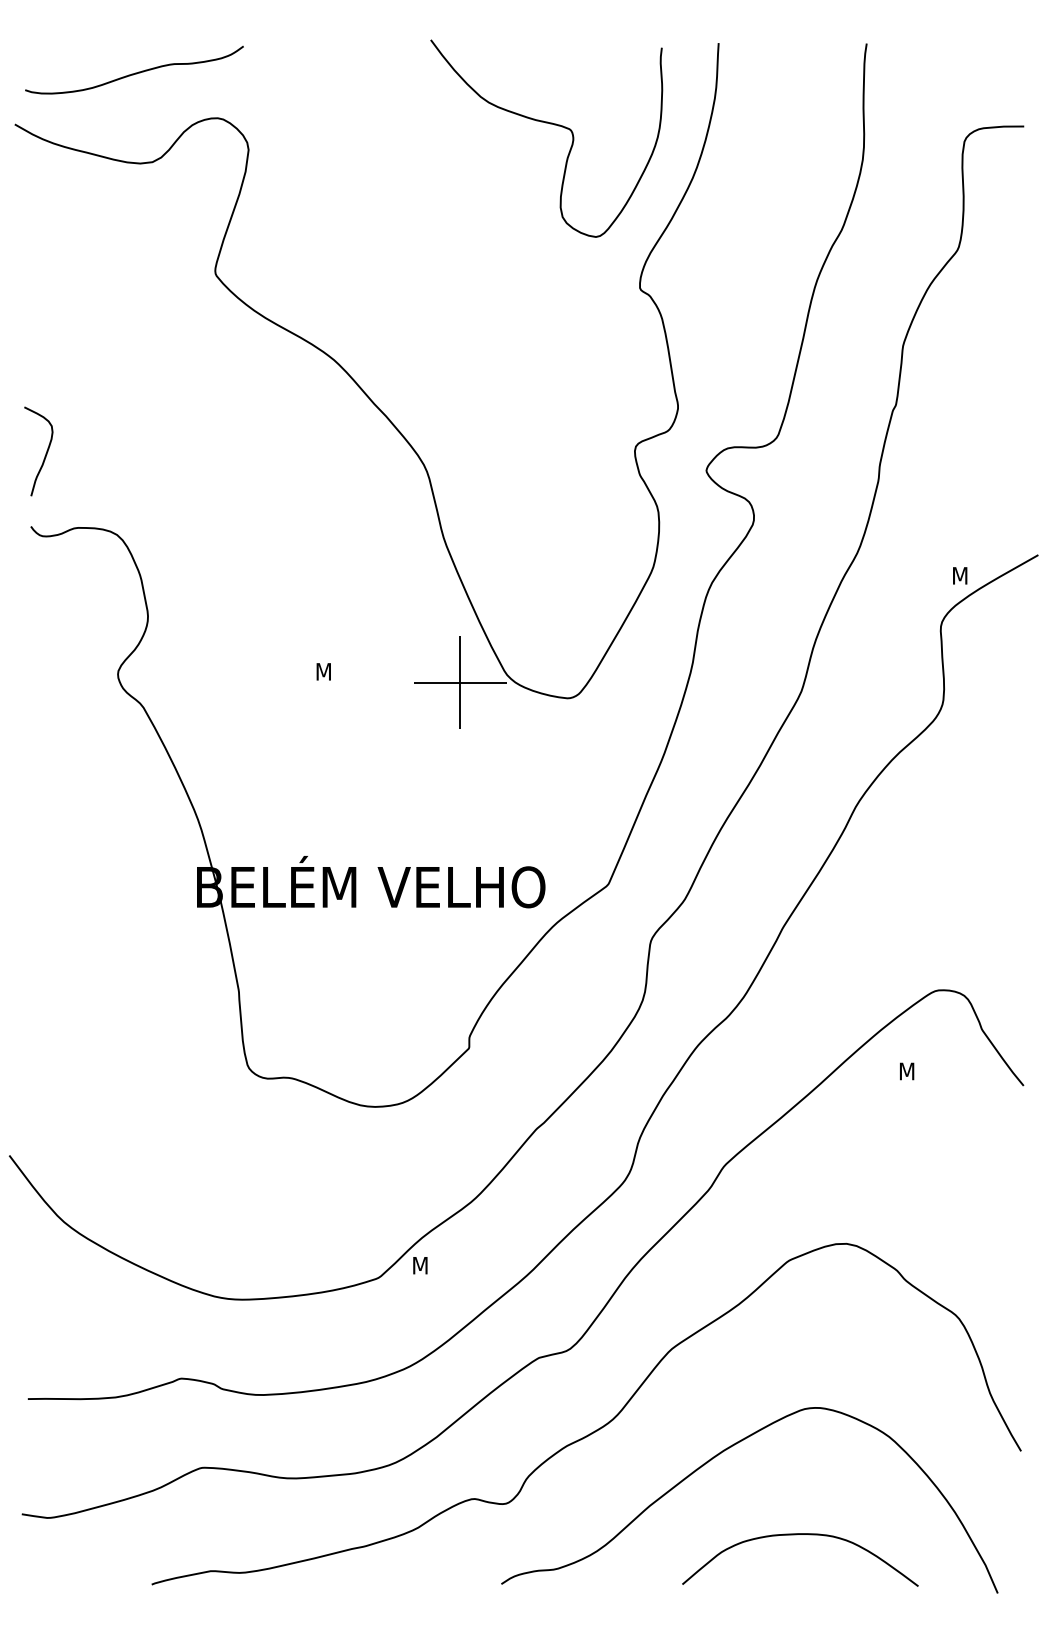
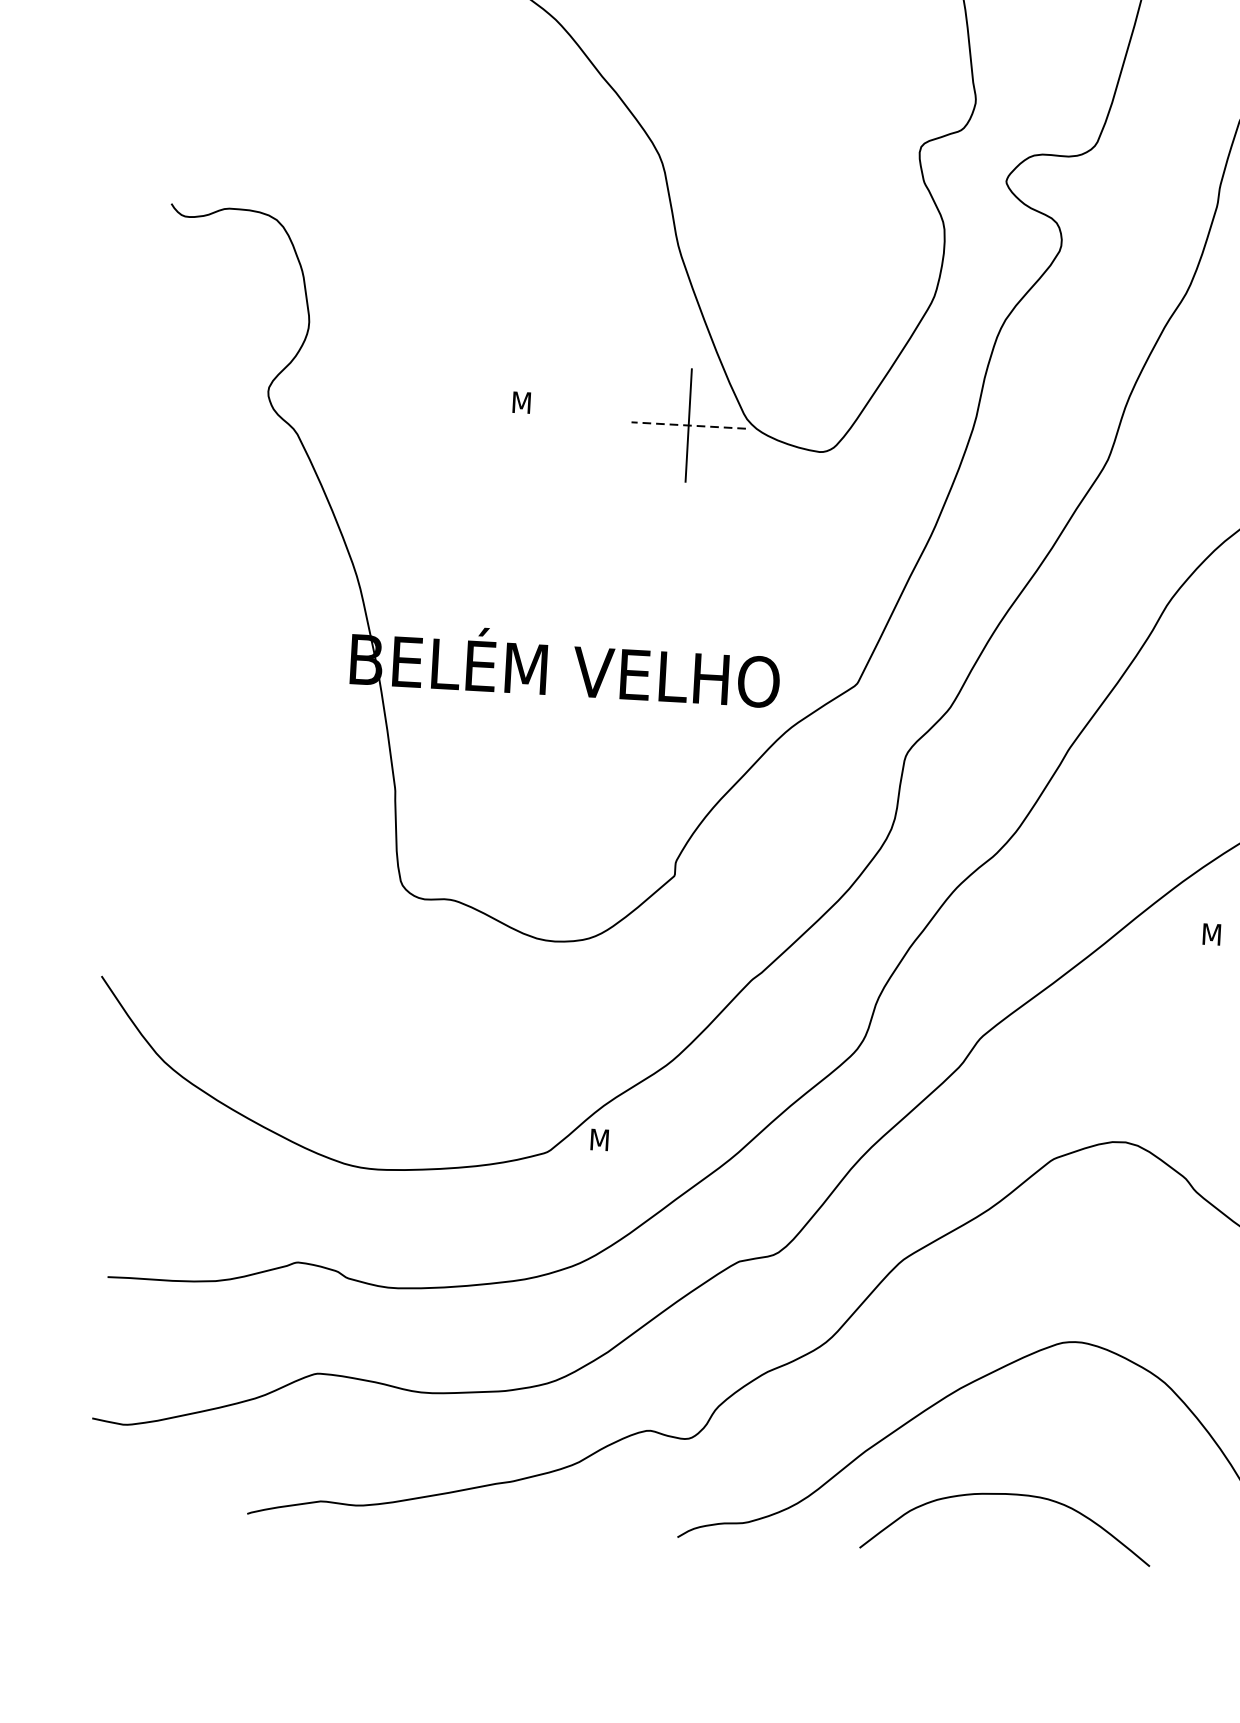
curve: (45, 453) -> (194, 114), removed
line: (459, 682) -> (687, 425), solid -> dashed
curve: (796, 1535) -> (1003, 1495), moved

